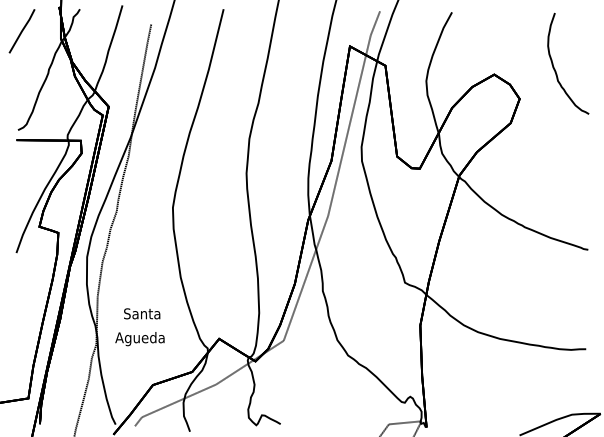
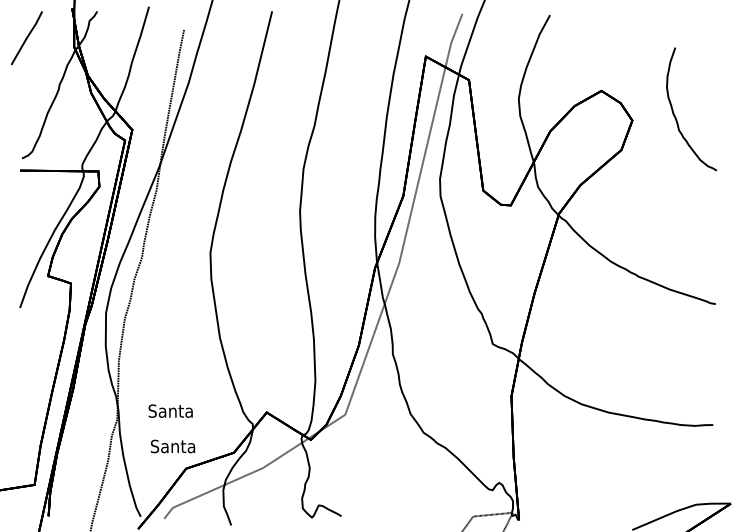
curve: (554, 66) -> (674, 112), moved
text: (142, 313) -> (173, 446), moved
text: (139, 339) -> (169, 413), Agueda -> Santa

